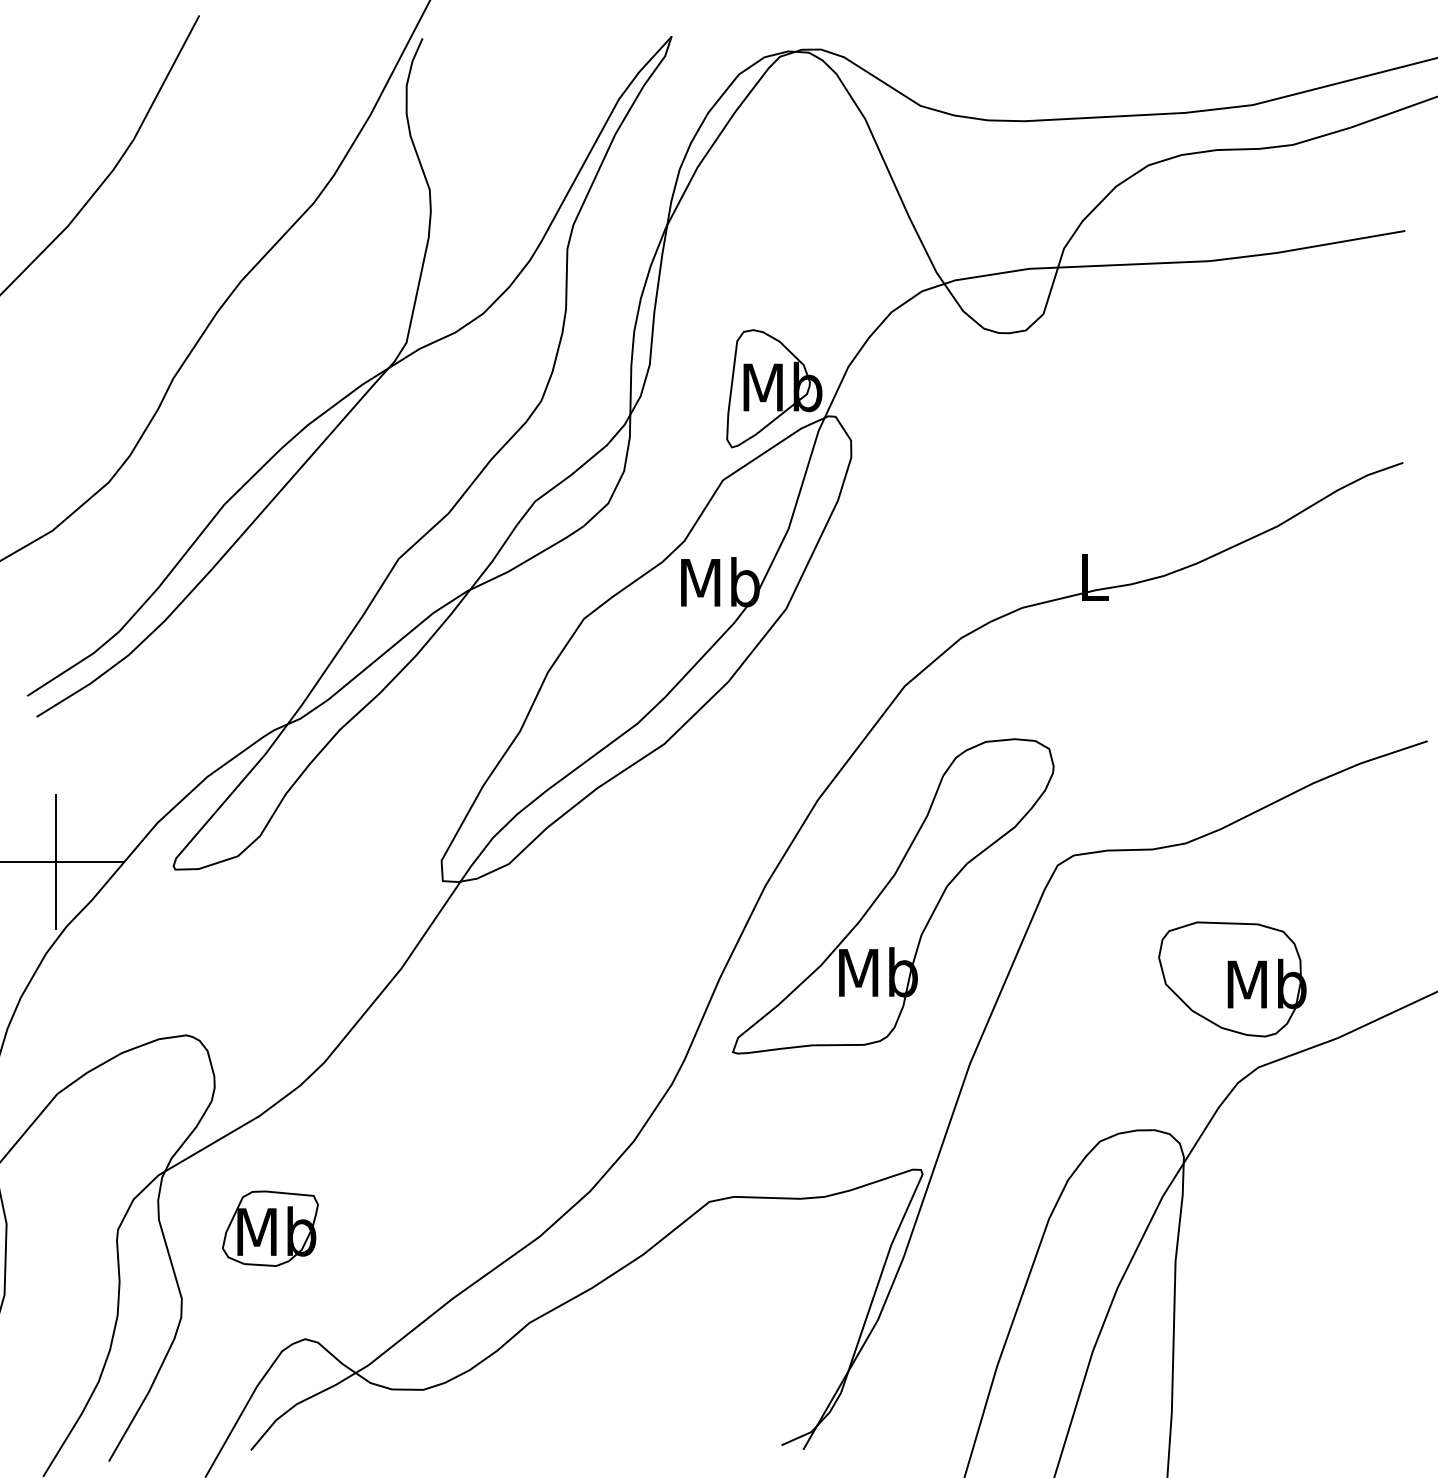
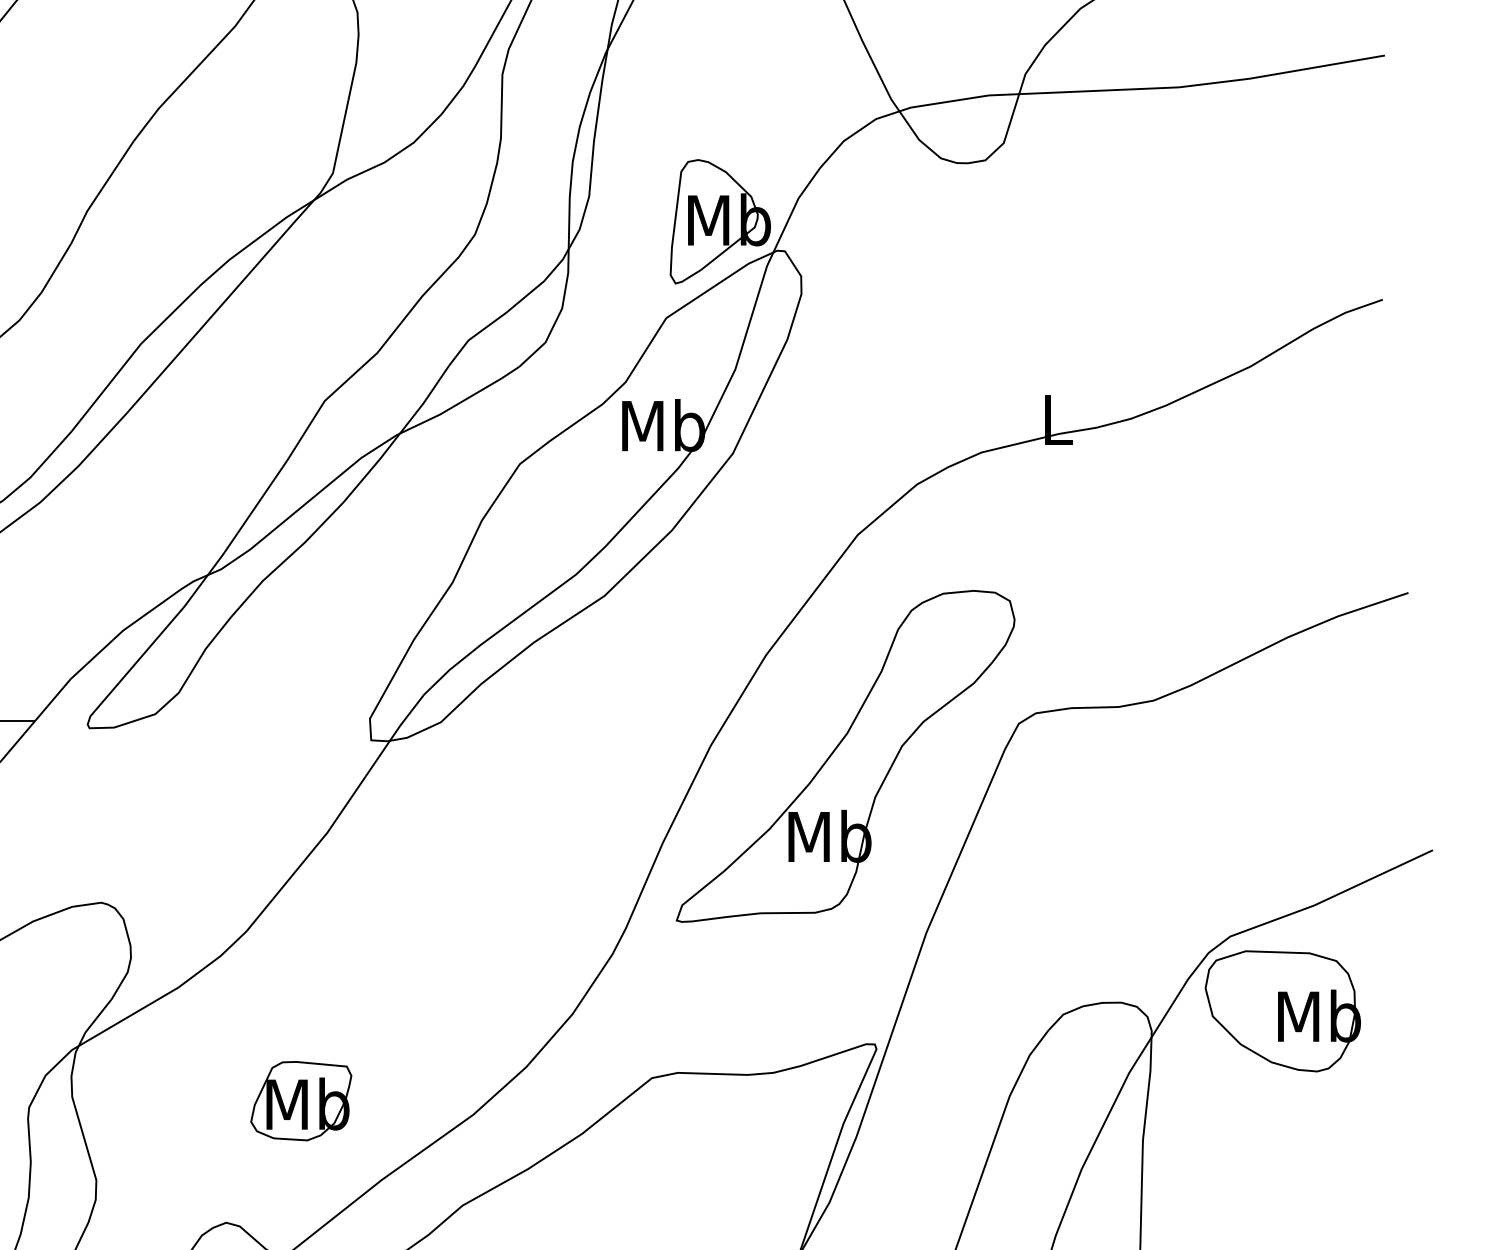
part: (1232, 979) -> (1282, 1011), moved
part: (270, 1228) -> (301, 1100), moved

